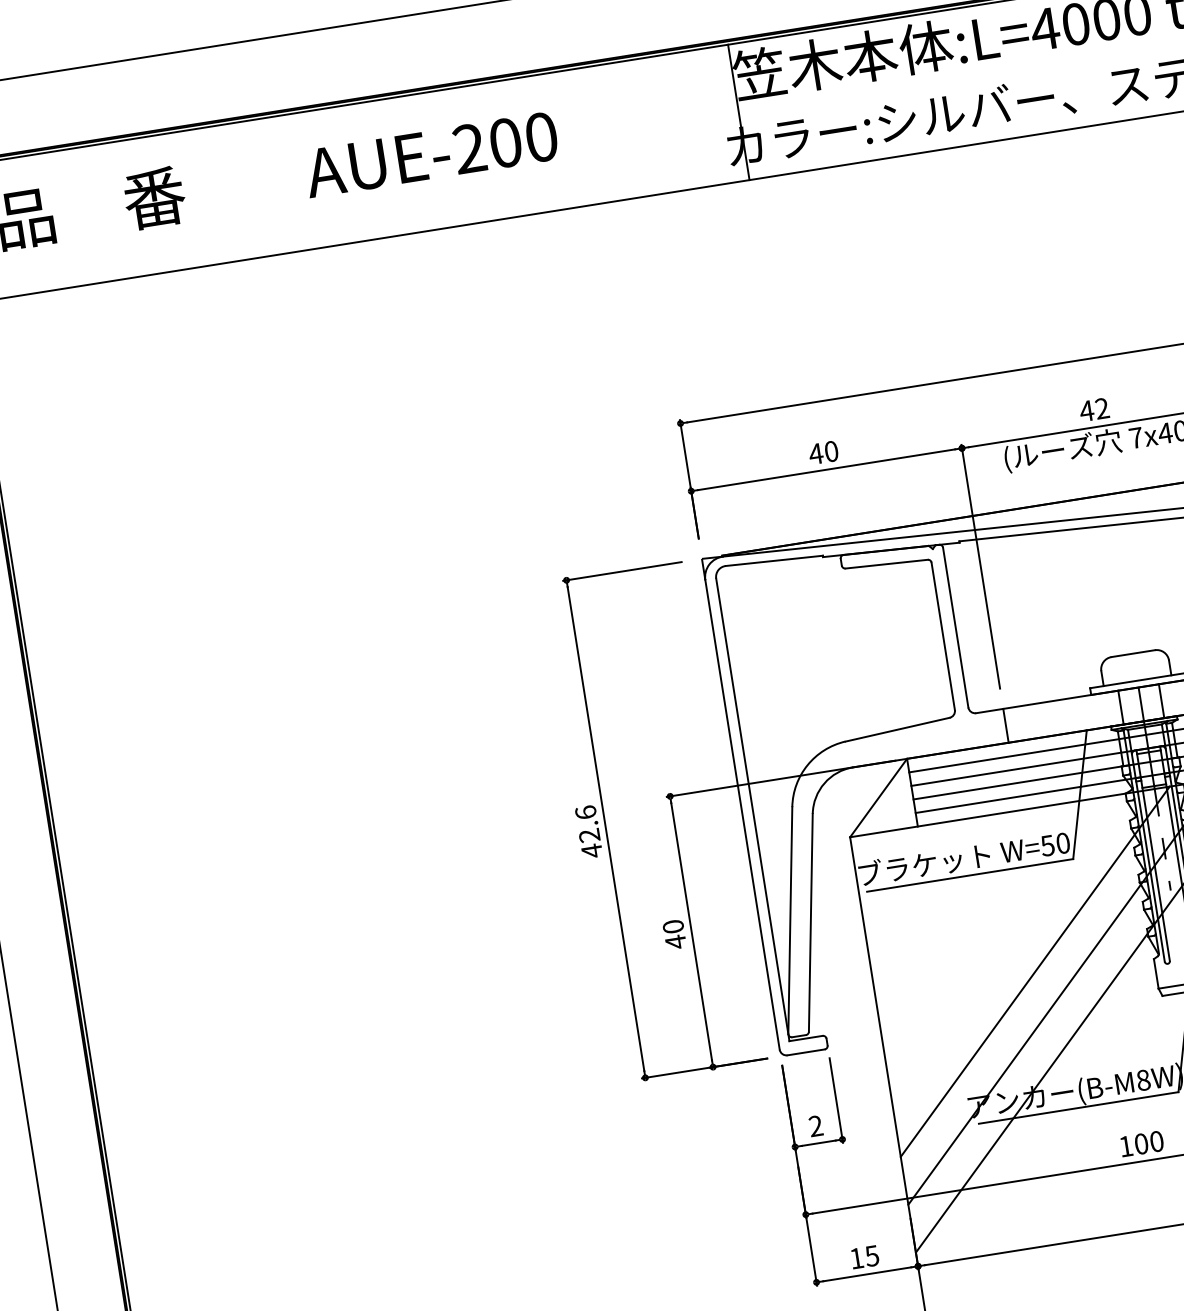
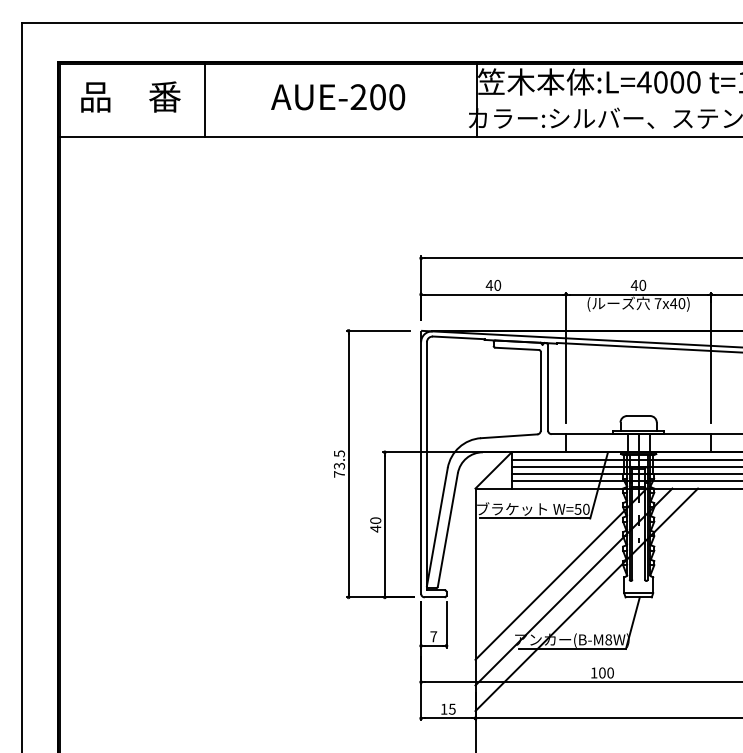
text: (432, 155) -> (338, 97), moved
line: (231, 192) -> (205, 100), added
text: (1101, 408) -> (642, 285), 42 -> 40
text: (589, 832) -> (339, 464), 42.6 -> 73.5
text: (815, 1125) -> (433, 636), 2 -> 7

